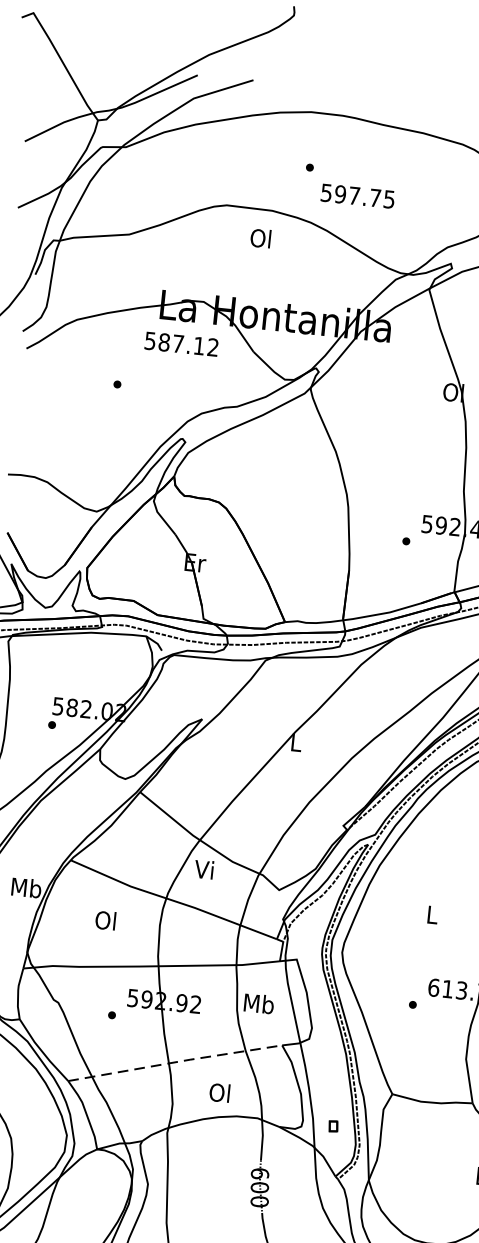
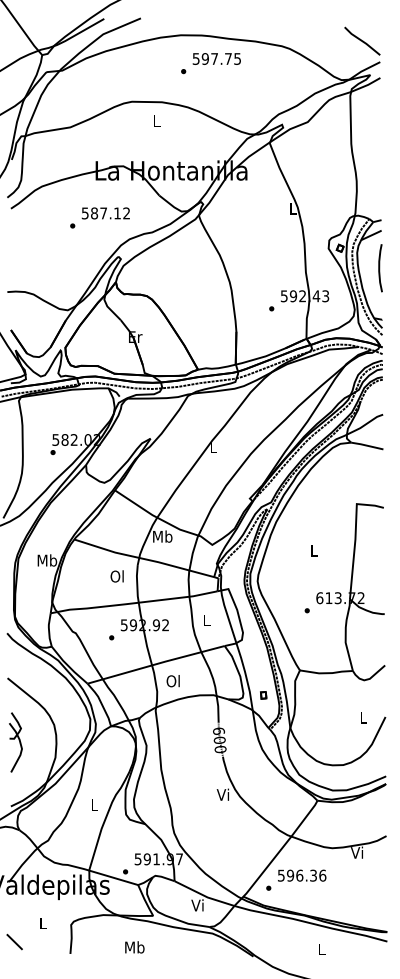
text: (357, 195) -> (216, 58), moved
text: (259, 237) -> (155, 120), Ol -> L
text: (181, 344) -> (105, 213), moved
text: (452, 392) -> (291, 208), Ol -> L
text: (204, 869) -> (162, 536), Vi -> Mb
text: (104, 920) -> (116, 576), moved
text: (258, 1003) -> (206, 620), Mb -> L
line: (177, 1062) -> (157, 664), dashed -> solid
text: (218, 1093) -> (172, 681), moved

